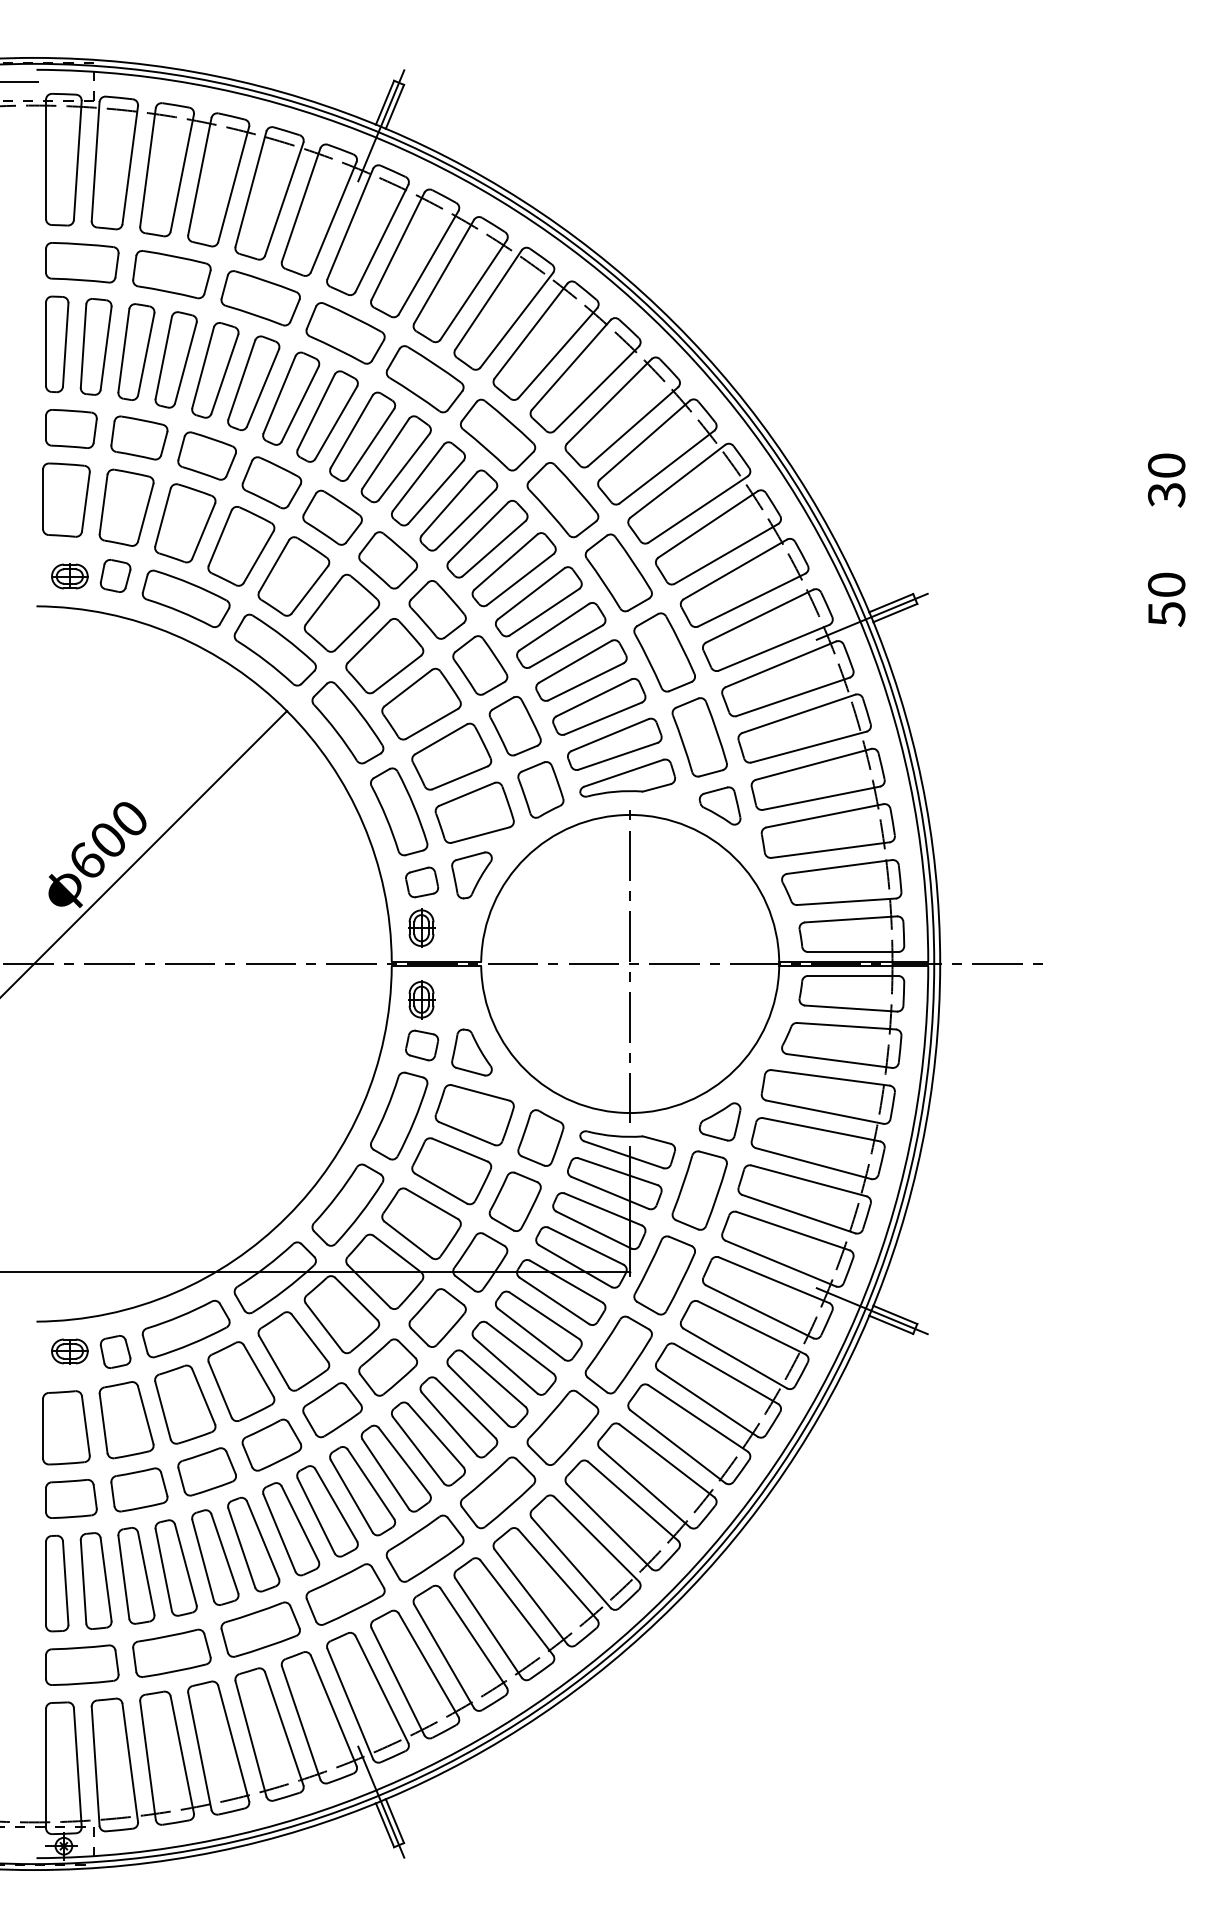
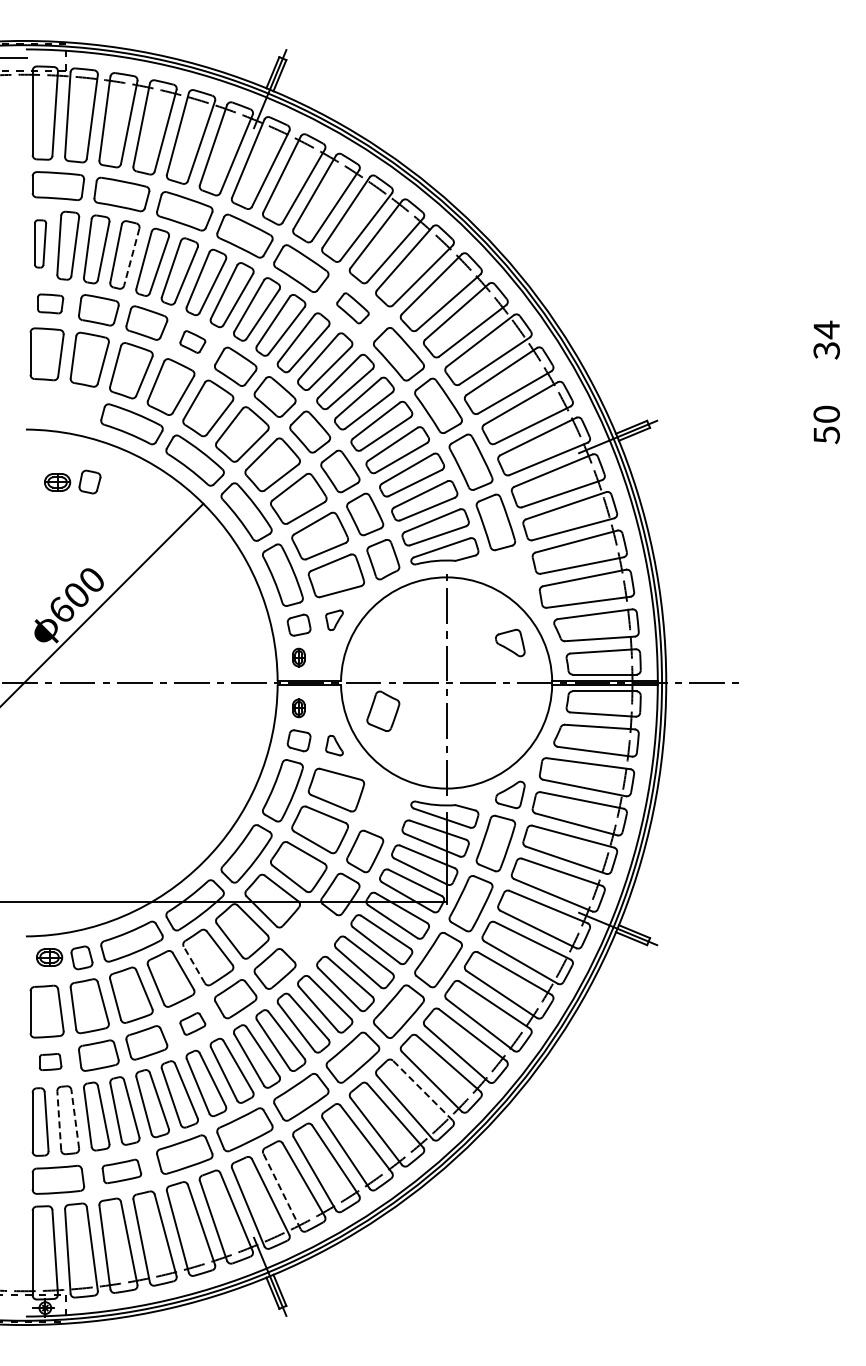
part: (57, 343) -> (40, 243), size x0.7
line: (185, 363) -> (131, 257), solid -> dashed
part: (71, 428) -> (50, 303), size x0.7
part: (497, 435) -> (352, 308), size x0.6
text: (1166, 465) -> (826, 329), 30 -> 34
part: (271, 482) -> (192, 341), size x0.6
part: (90, 575) -> (72, 481), moved
part: (720, 805) -> (510, 642), moved
part: (471, 875) -> (334, 620), size x0.6
part: (421, 928) -> (298, 657), size x0.7
part: (421, 999) -> (298, 708), size x0.7
part: (471, 1052) -> (334, 745), size x0.6
part: (541, 1136) -> (383, 710), moved
part: (438, 1317) -> (310, 933), removed
line: (274, 1361) -> (194, 964), solid -> dashed
part: (271, 1444) -> (192, 1023), size x0.6
part: (71, 1498) -> (50, 1061), size x0.6
line: (596, 1539) -> (422, 1090), solid -> dashed
line: (106, 1580) -> (75, 1119), solid -> dashed
line: (83, 1581) -> (59, 1120), solid -> dashed
part: (171, 1653) -> (121, 1171), size x0.7
line: (397, 1681) -> (281, 1191), solid -> dashed

